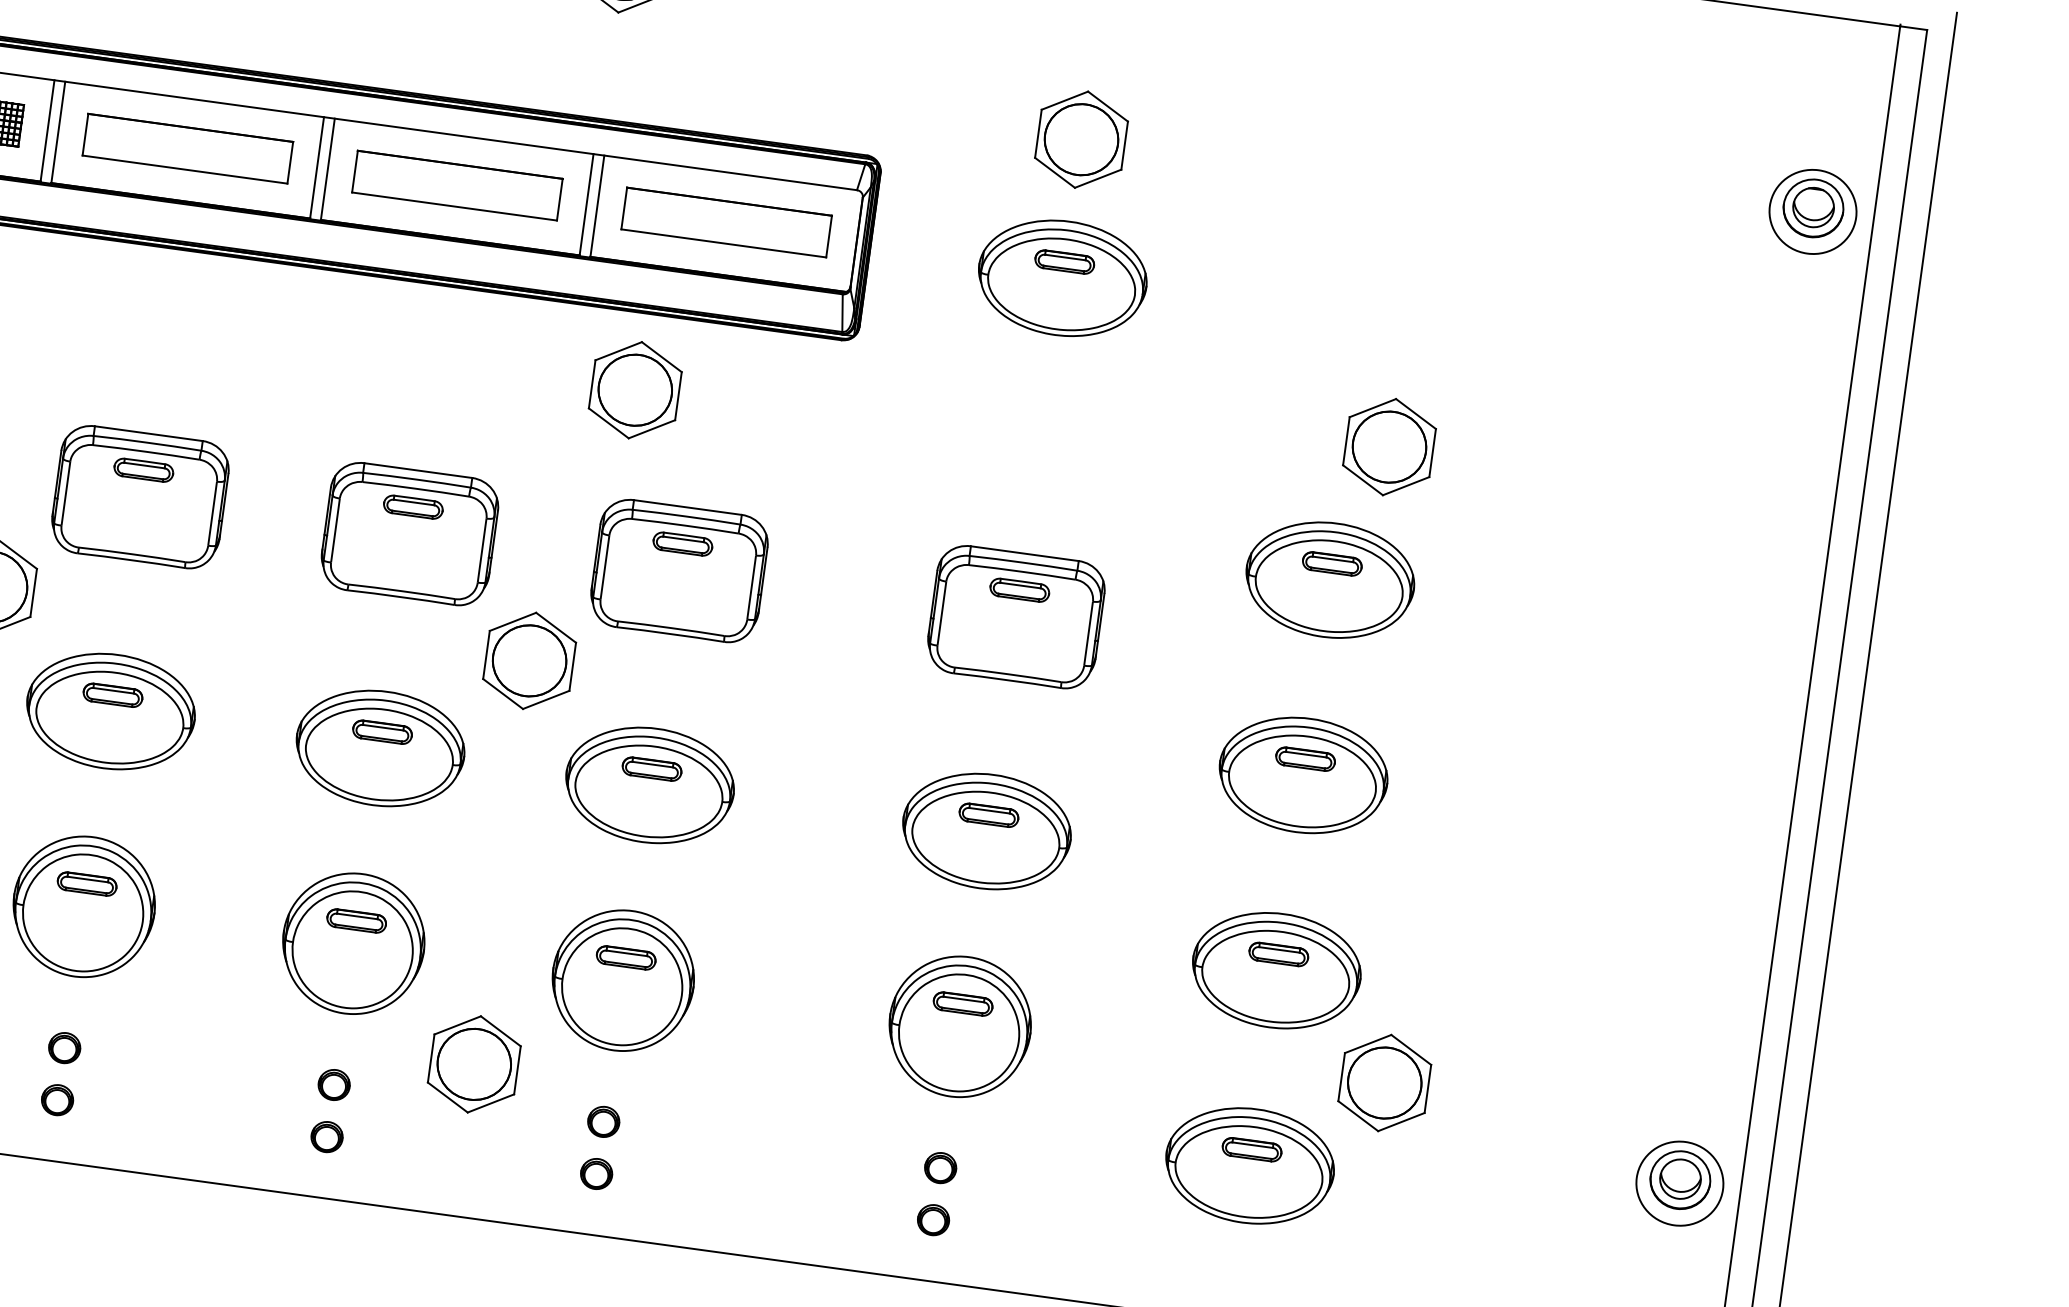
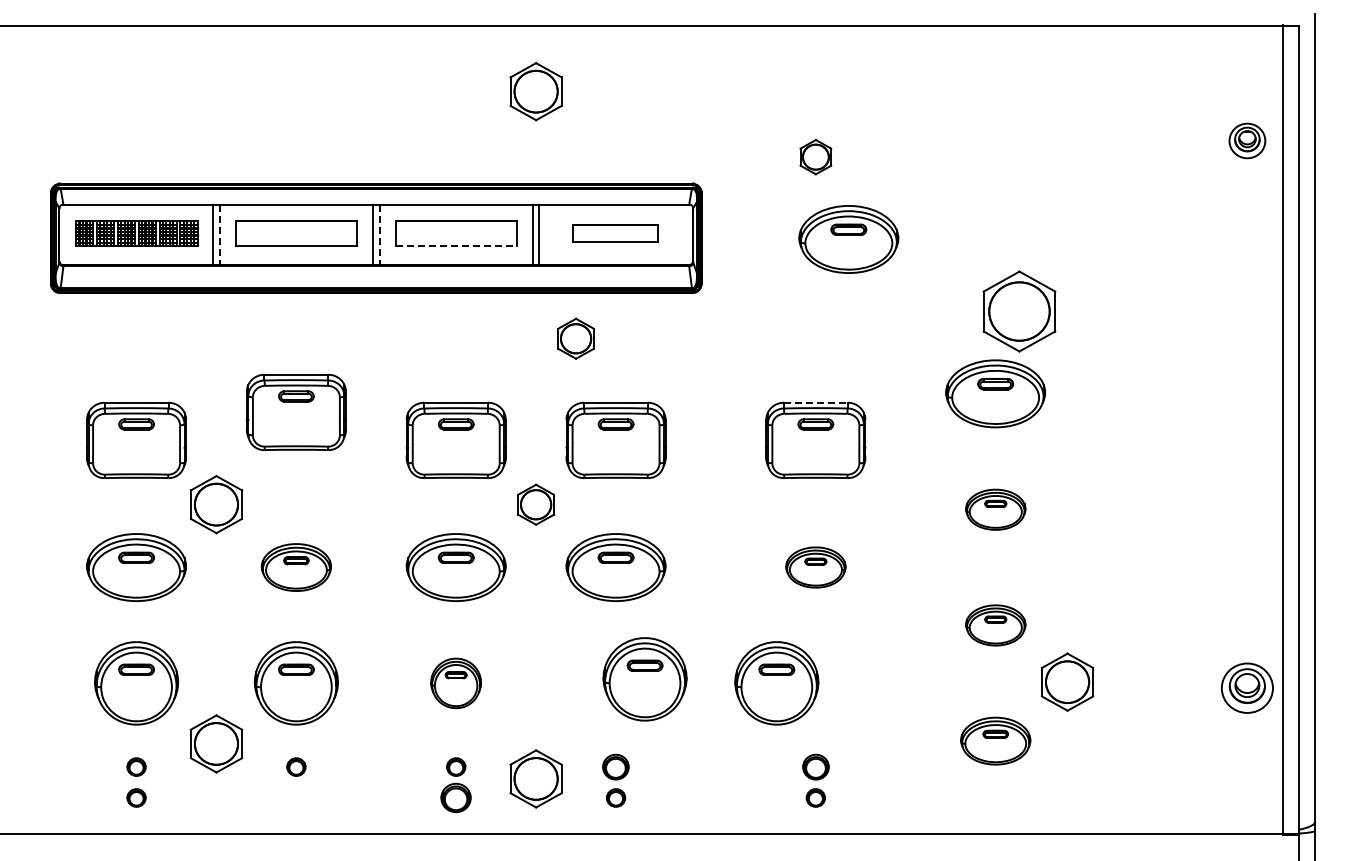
line: (57, 133) -> (219, 235), solid -> dashed
part: (1081, 138) -> (815, 156), size x0.6
line: (327, 170) -> (379, 235), solid -> dashed
line: (454, 207) -> (456, 246), solid -> dashed
part: (1813, 211) -> (1247, 140), size x0.7
part: (726, 221) -> (615, 233), size x0.7
part: (1061, 278) -> (848, 239), moved
part: (634, 389) -> (575, 338), size x0.7
part: (1389, 446) -> (1019, 311), size x1.4
part: (140, 495) -> (296, 411), moved
line: (1024, 553) -> (815, 402), solid -> dashed
part: (528, 660) -> (535, 504), size x0.7
part: (110, 711) -> (296, 567), size x0.7
part: (1303, 775) -> (995, 509), size x0.6
part: (986, 831) -> (815, 567), size x0.6
part: (352, 943) -> (455, 683), size x0.6
part: (1276, 970) -> (995, 625), size x0.6
part: (622, 980) -> (644, 679), moved
part: (959, 1027) -> (776, 683), moved
part: (473, 1063) -> (535, 778), moved
part: (57, 1099) -> (296, 797), removed
part: (604, 1121) -> (616, 766), size x1.4
part: (327, 1136) -> (456, 797), size x1.6
part: (1249, 1164) -> (995, 740), size x0.7
part: (940, 1166) -> (815, 766), size x1.4
part: (1678, 1182) -> (1246, 687), moved

